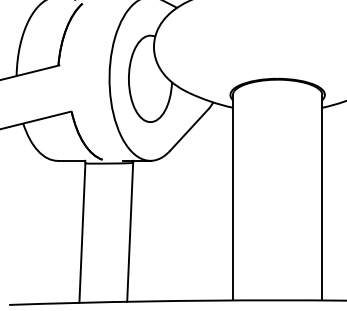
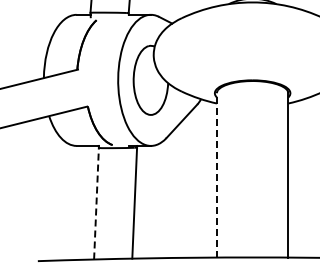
line: (232, 196) -> (216, 174), solid -> dashed
line: (82, 232) -> (96, 203), solid -> dashed

